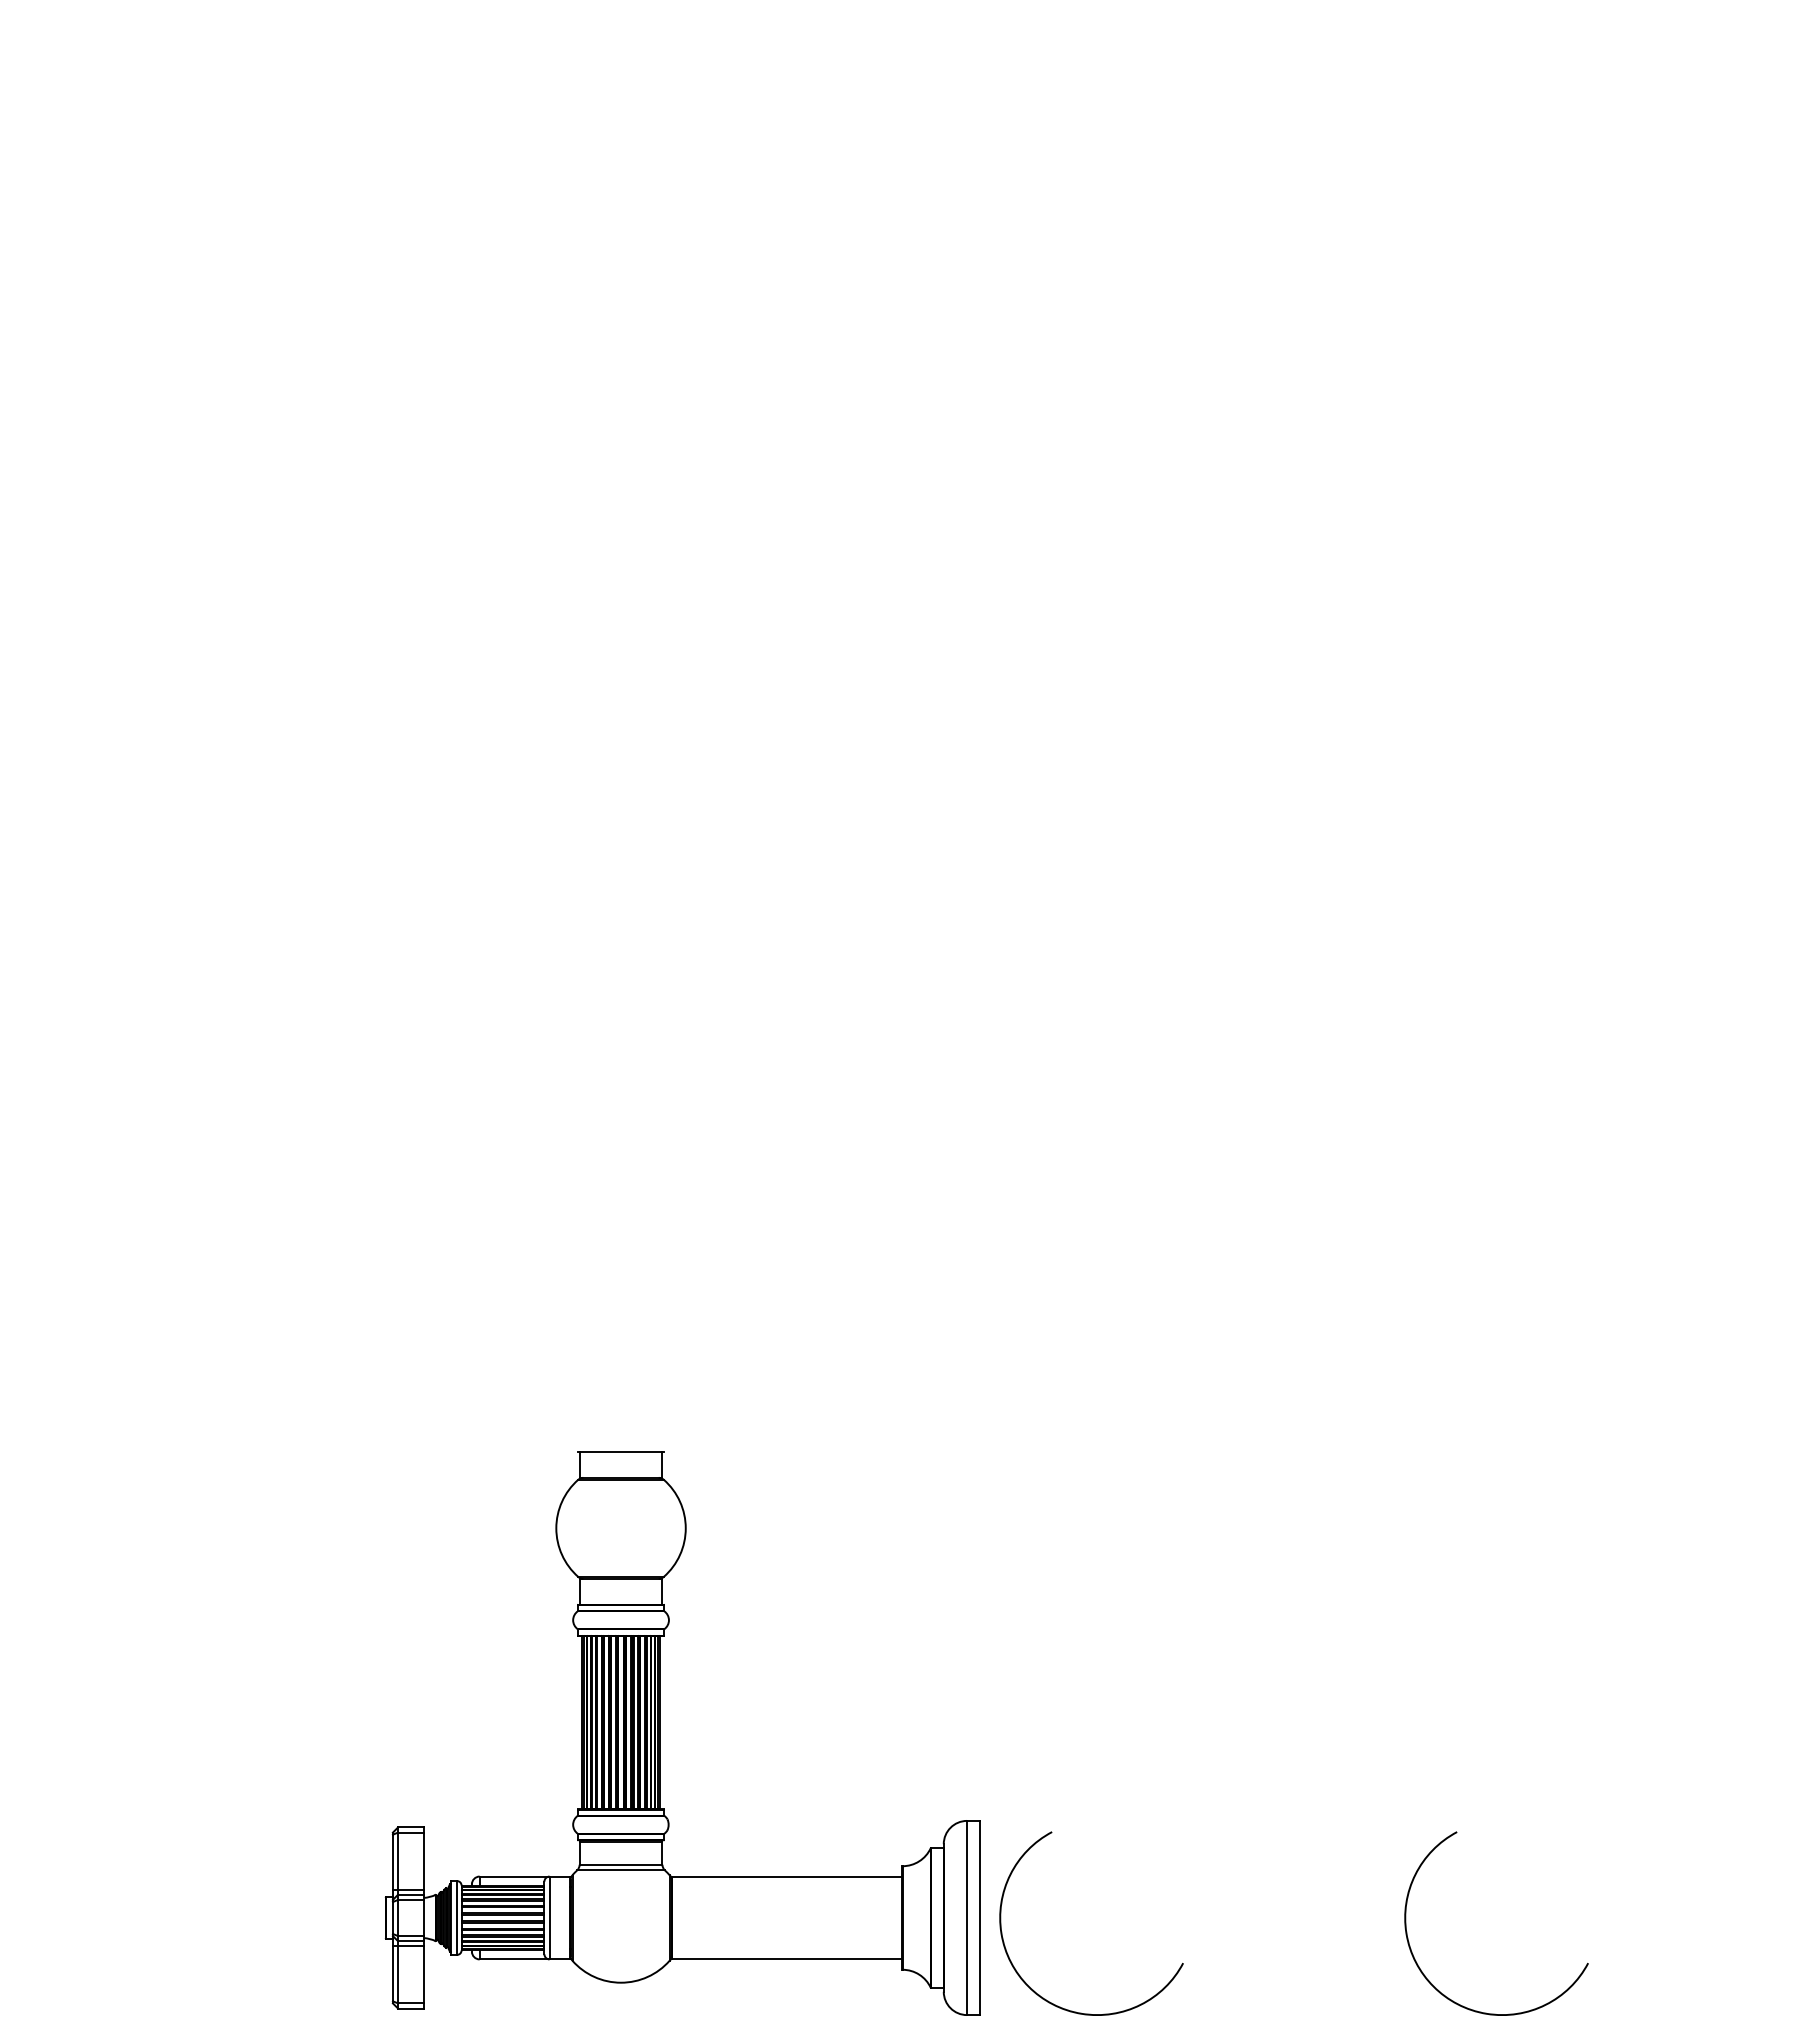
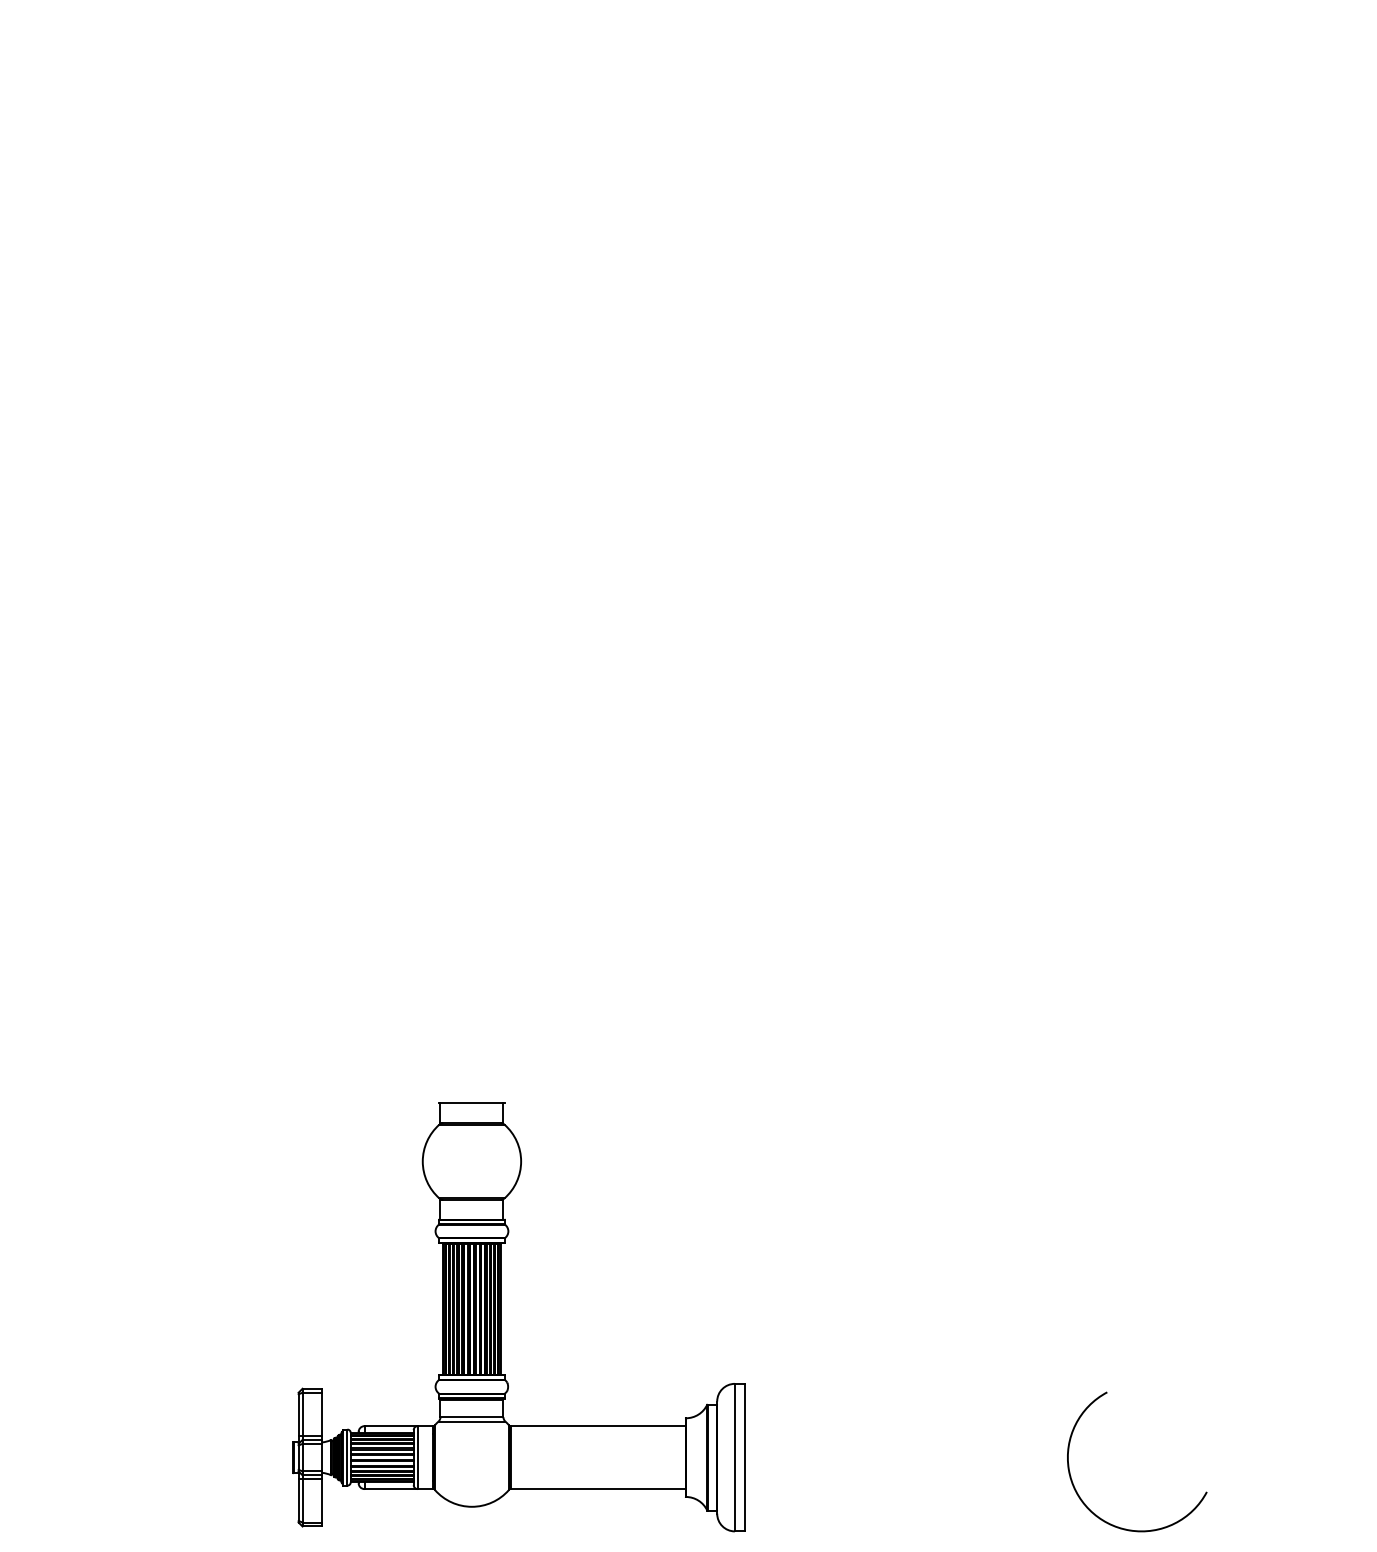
part: (1026, 1982) -> (780, 1506), removed

